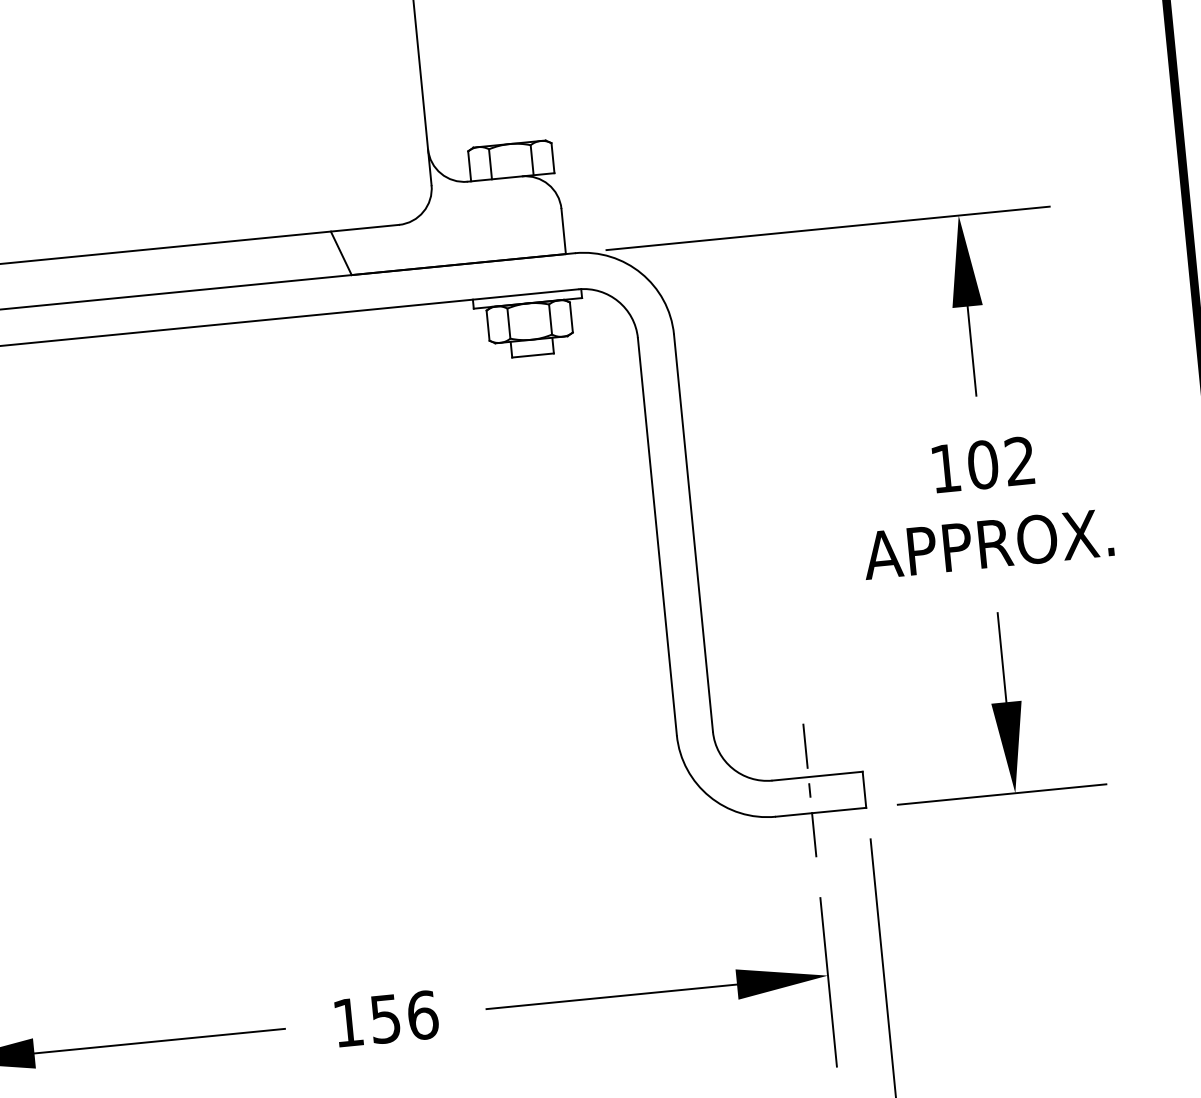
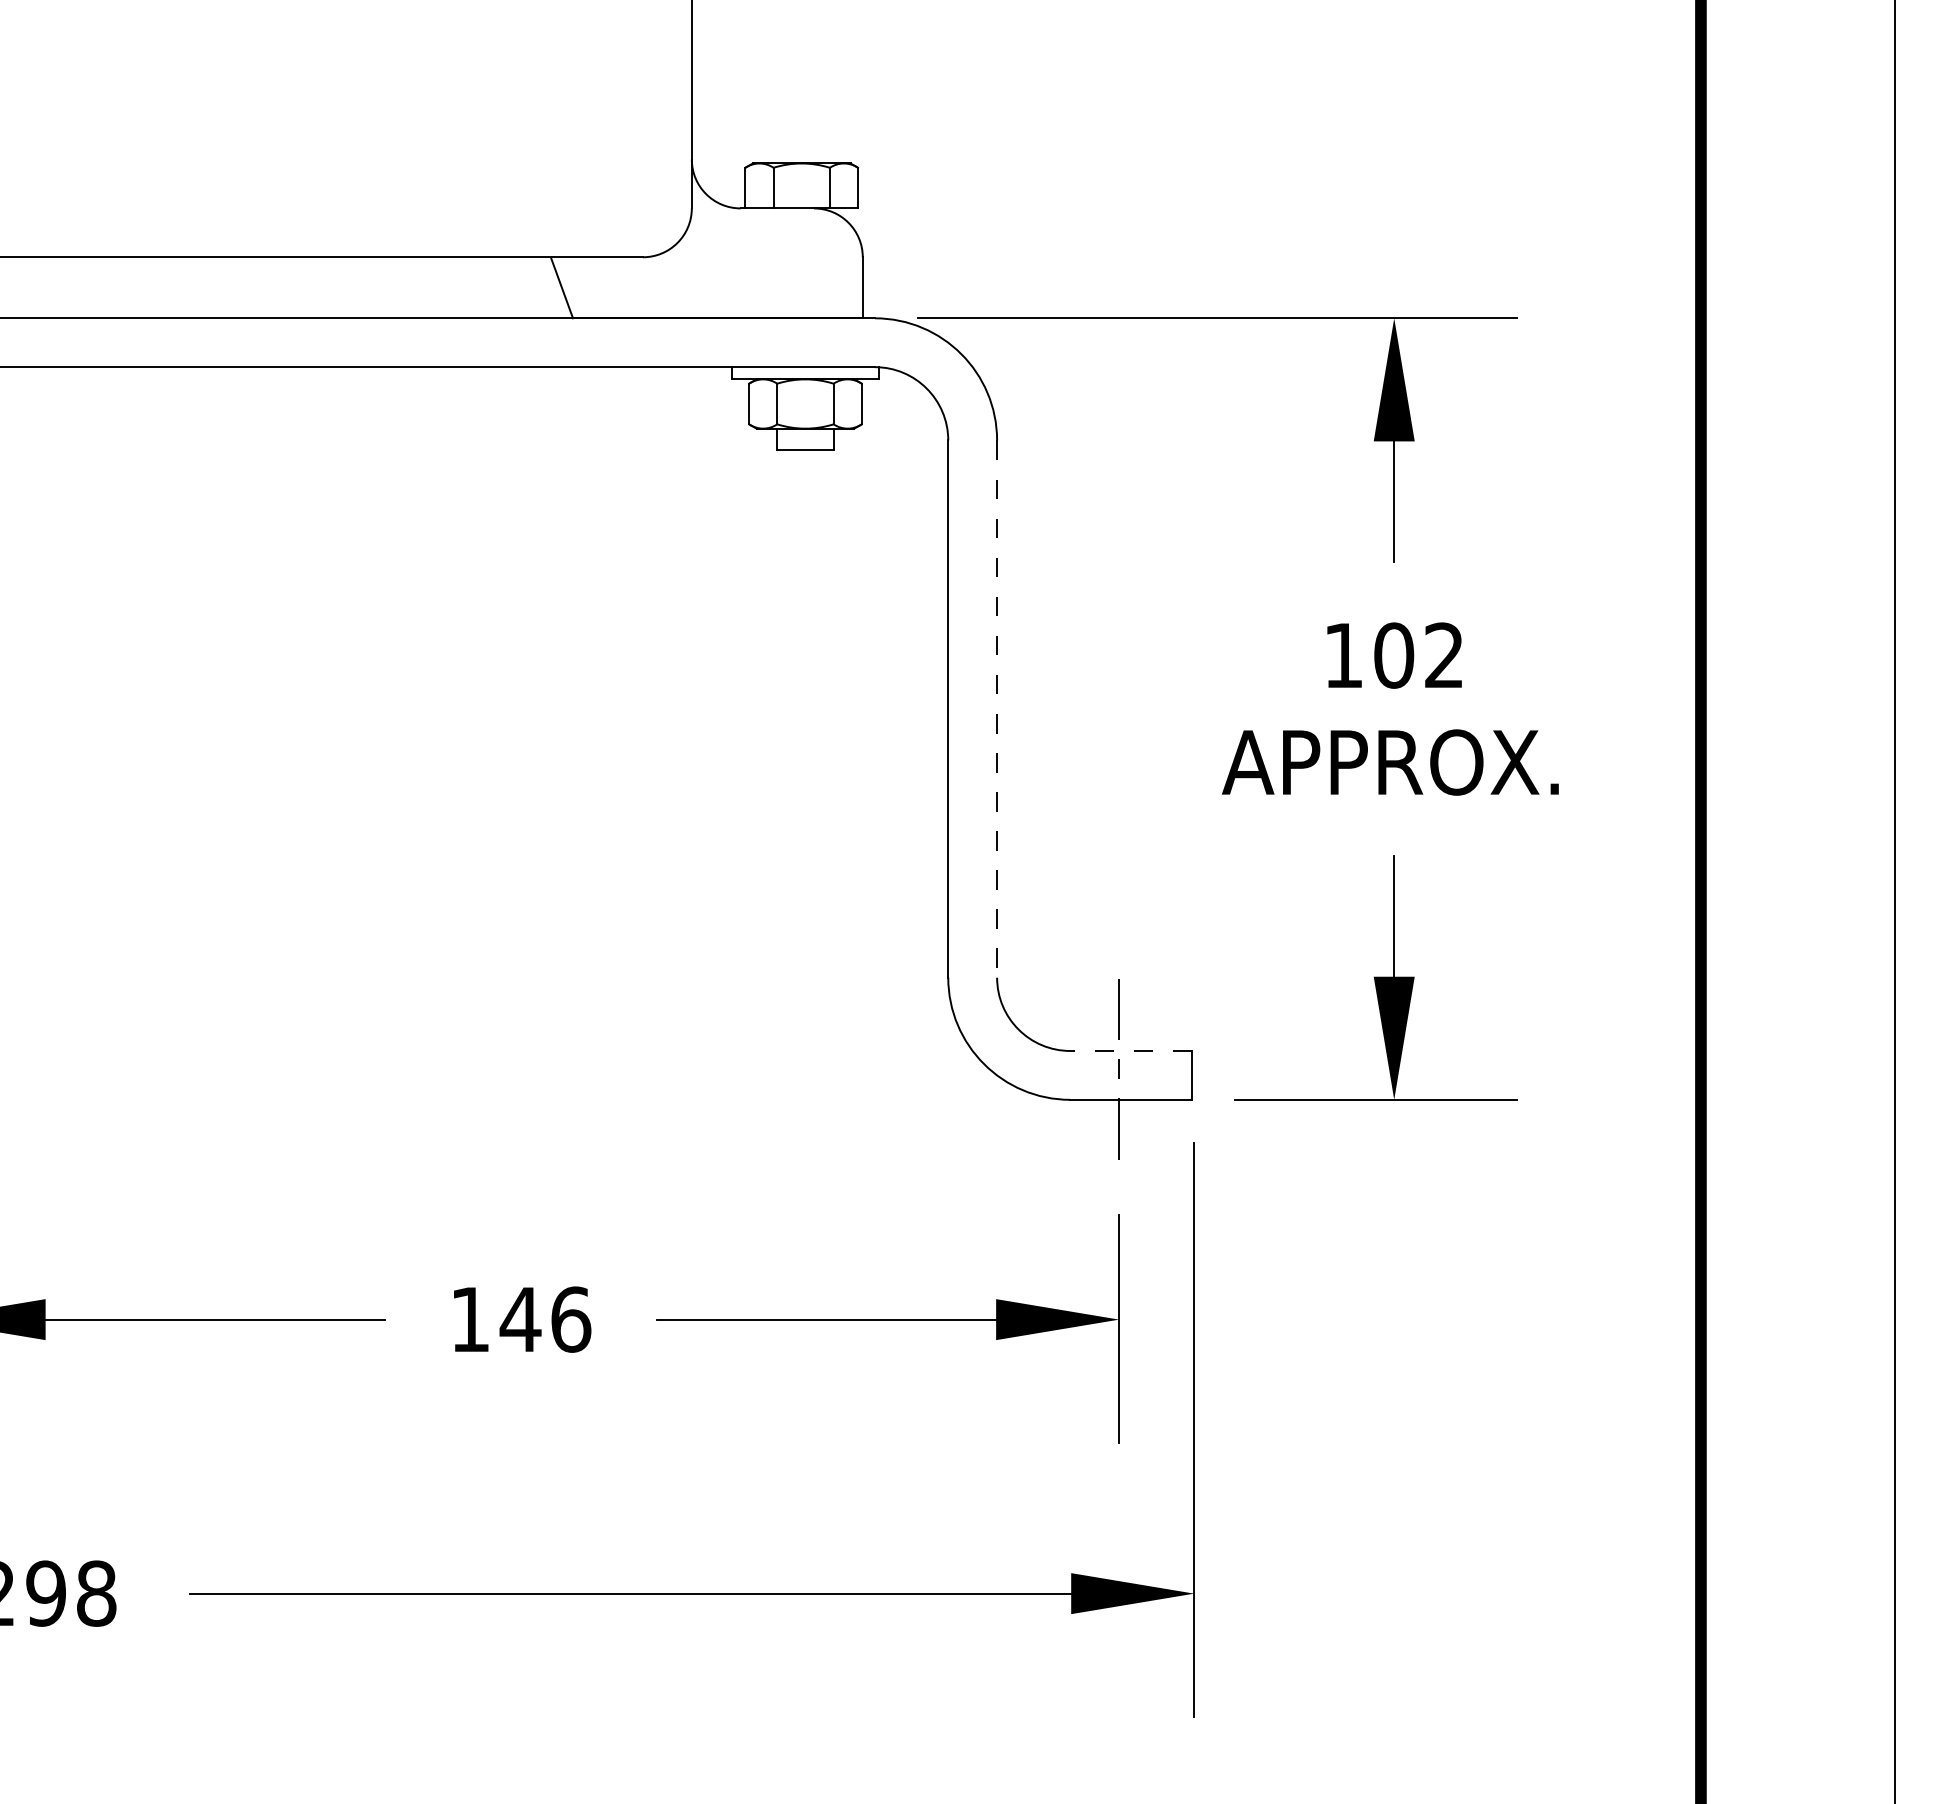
line: (693, 533) -> (997, 709), solid -> dashed
line: (816, 775) -> (1130, 1050), solid -> dashed
text: (385, 1018) -> (520, 1319), 156 -> 146

